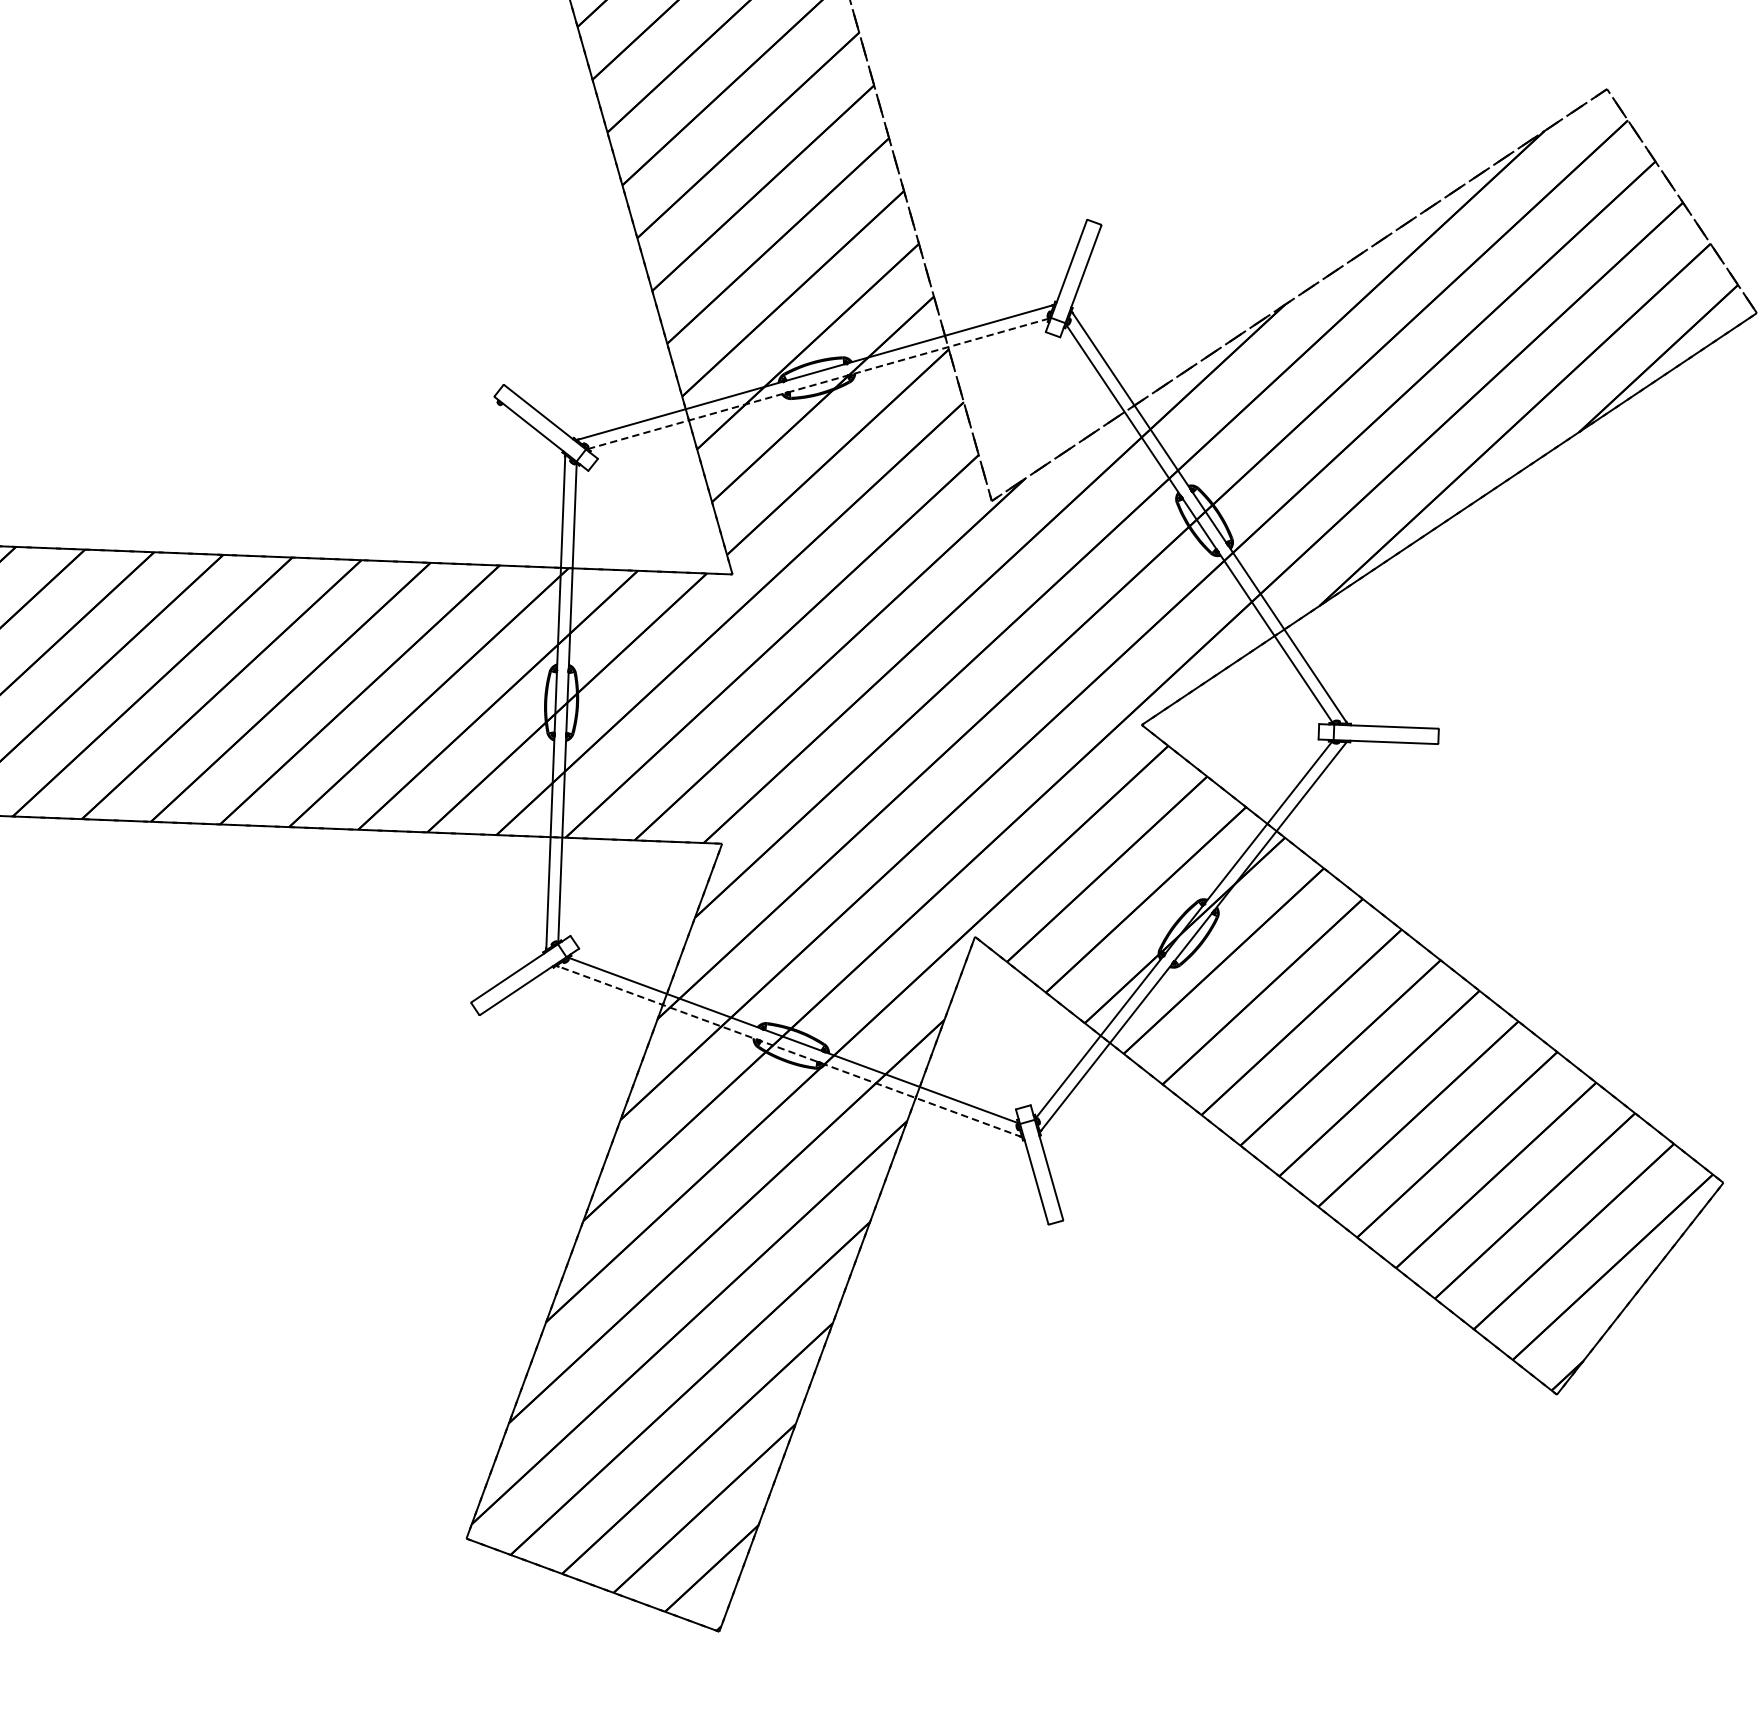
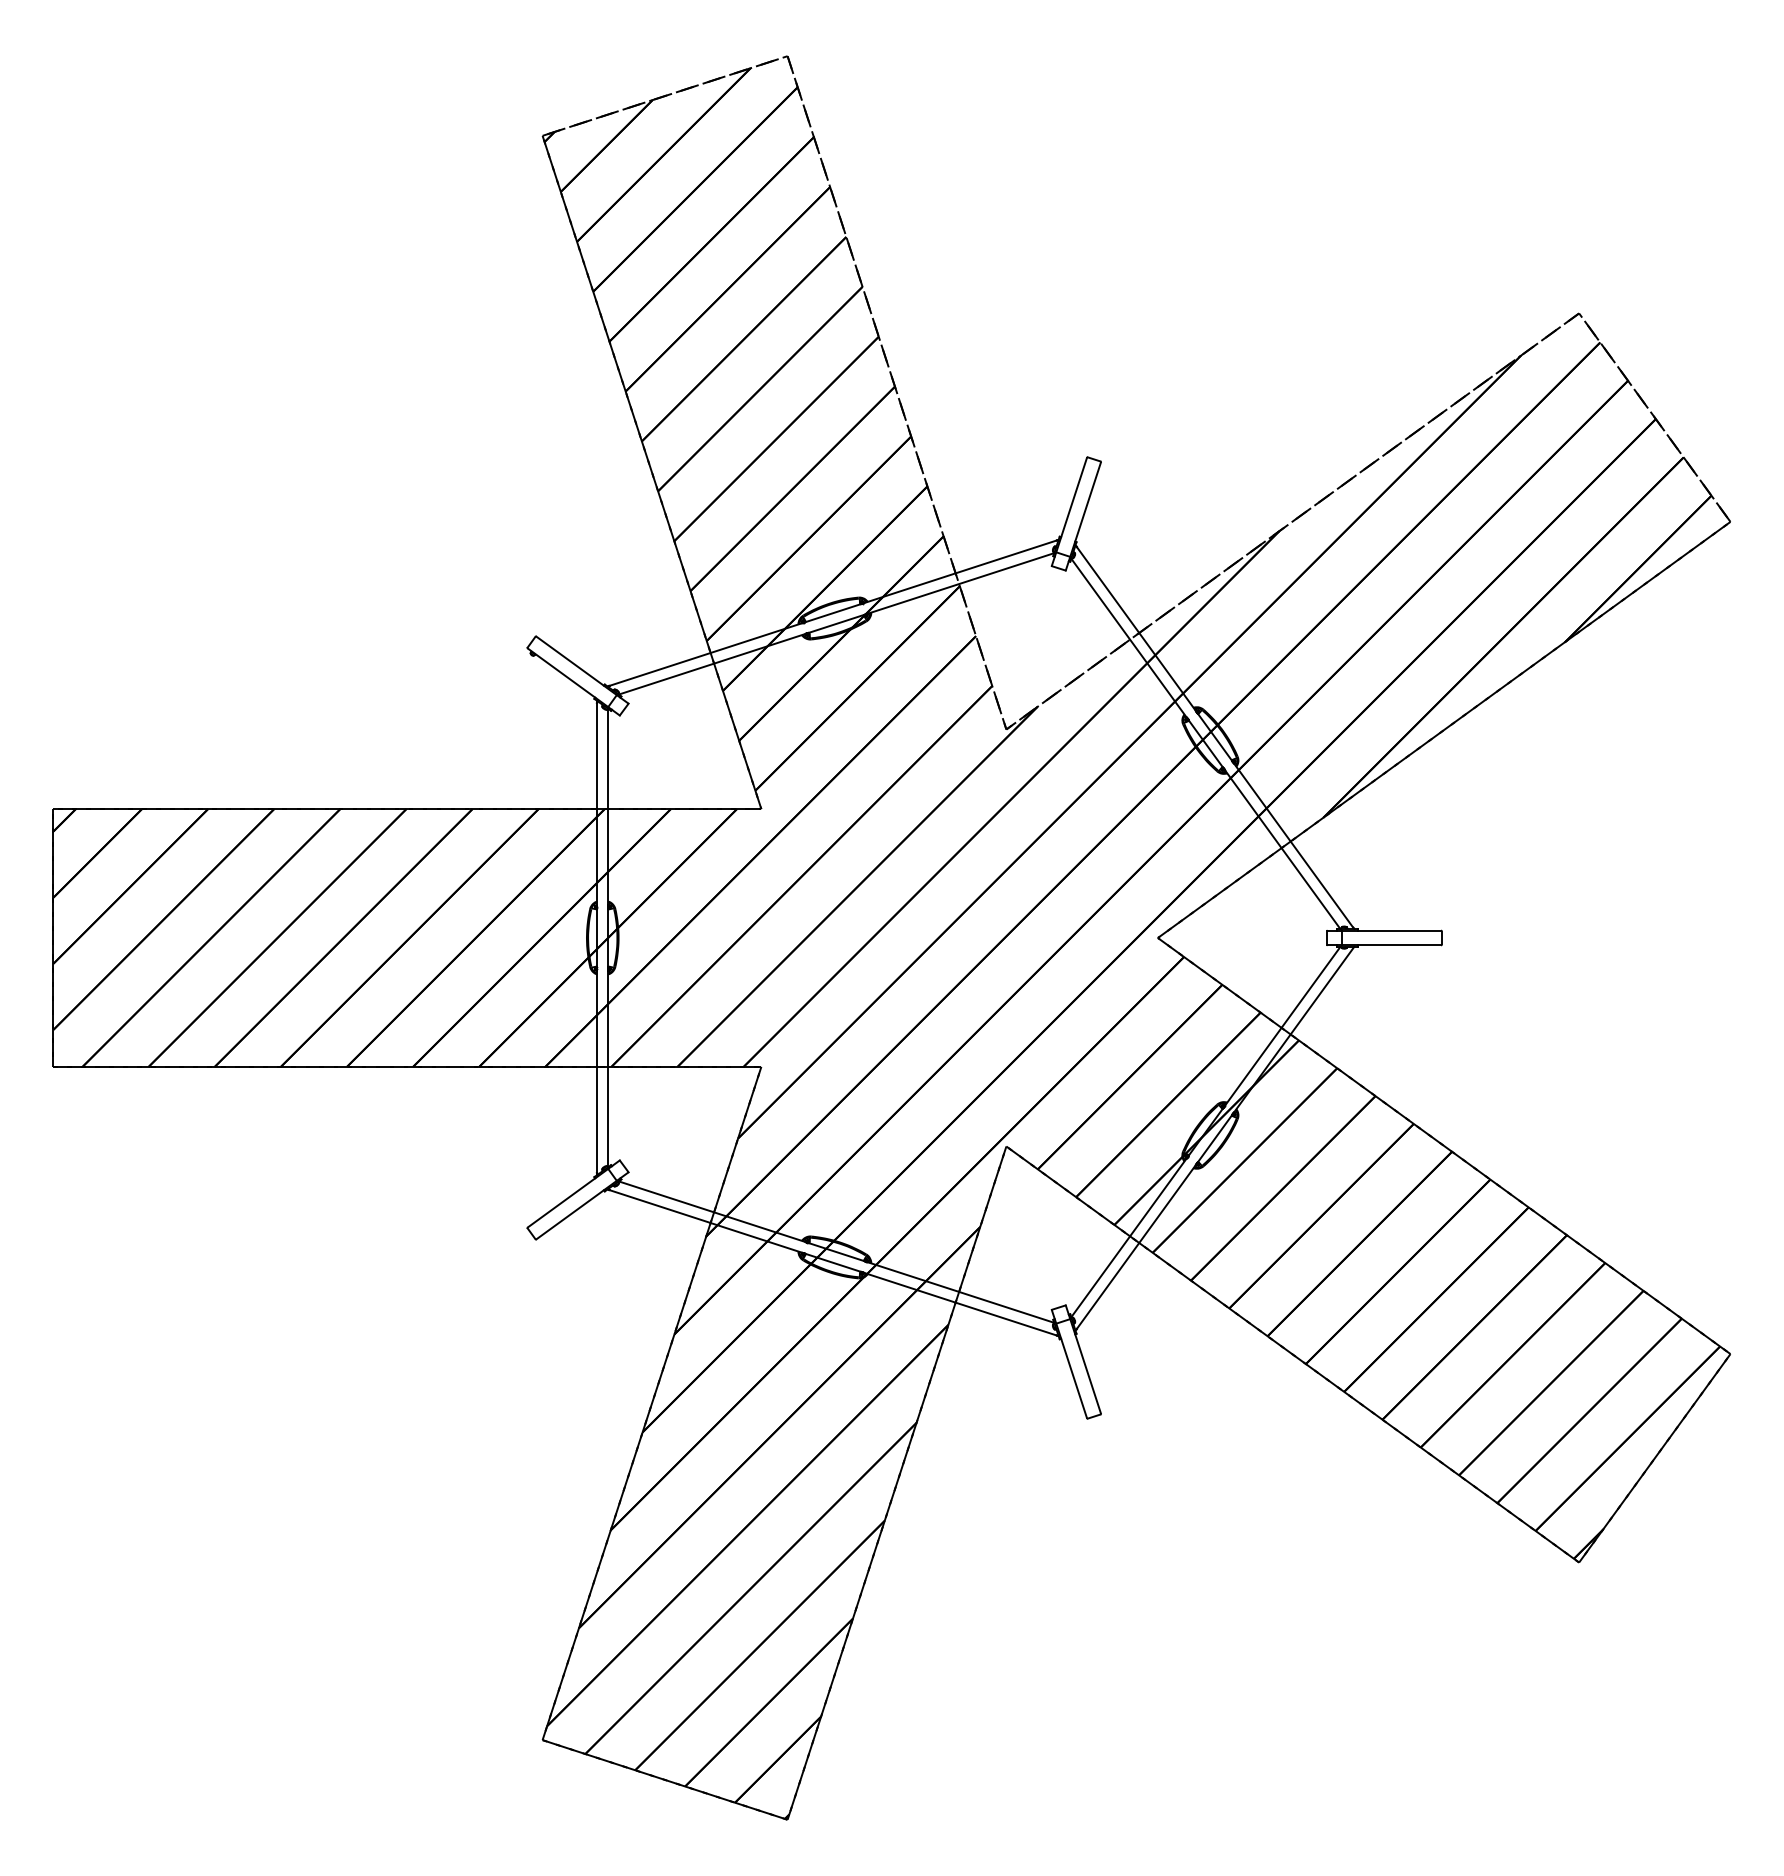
line: (819, 383) -> (837, 623), dashed -> solid
line: (788, 1051) -> (832, 1262), dashed -> solid

